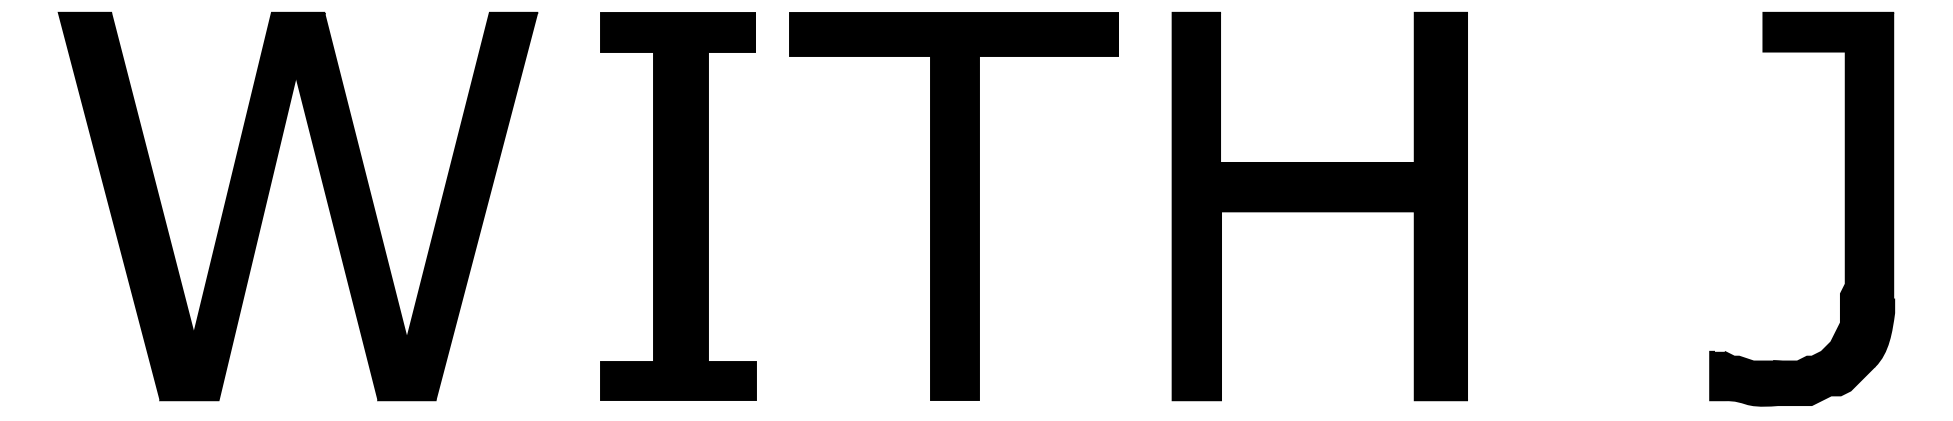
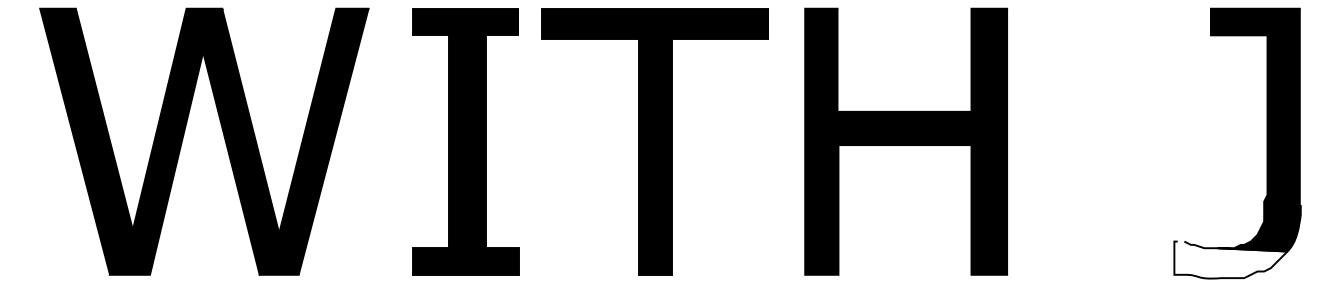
fill: (1791, 377) -> (1230, 259), removed

